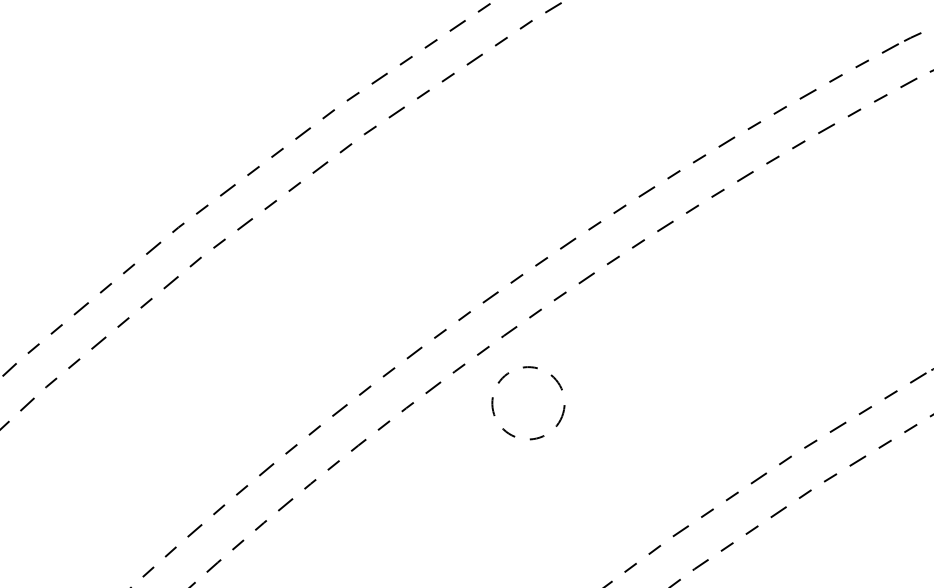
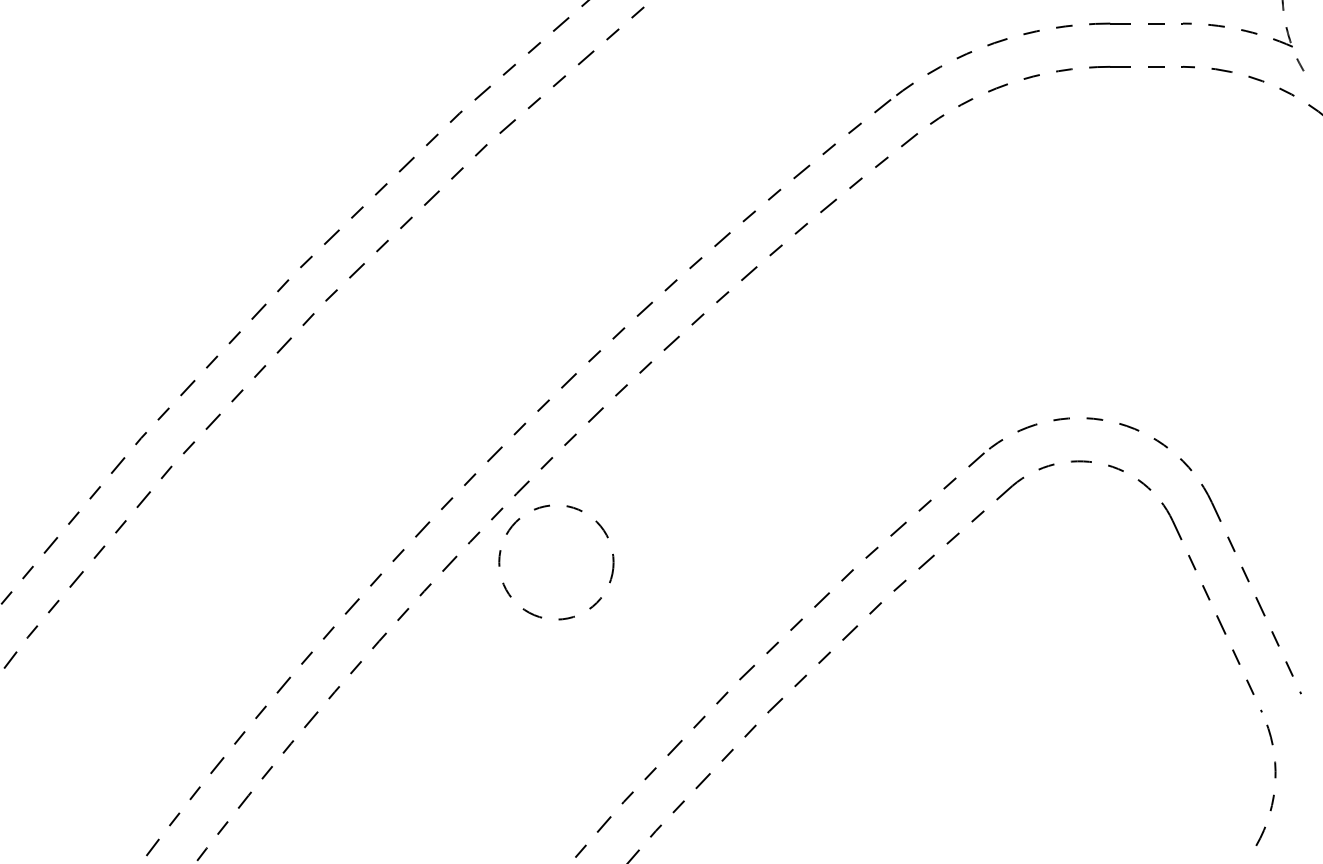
circle: (528, 403) -> (556, 562), size x1.43

